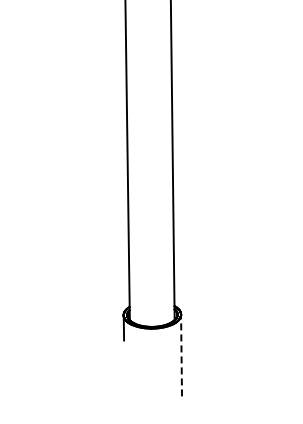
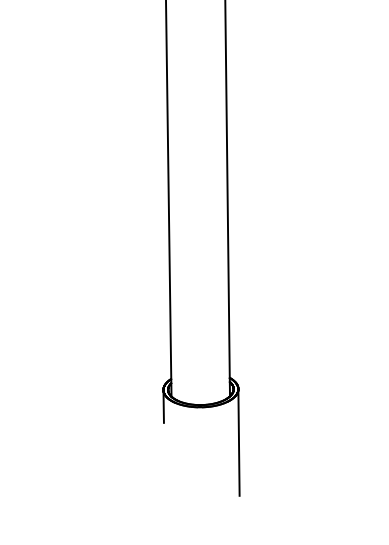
line: (181, 355) -> (238, 442), dashed -> solid

